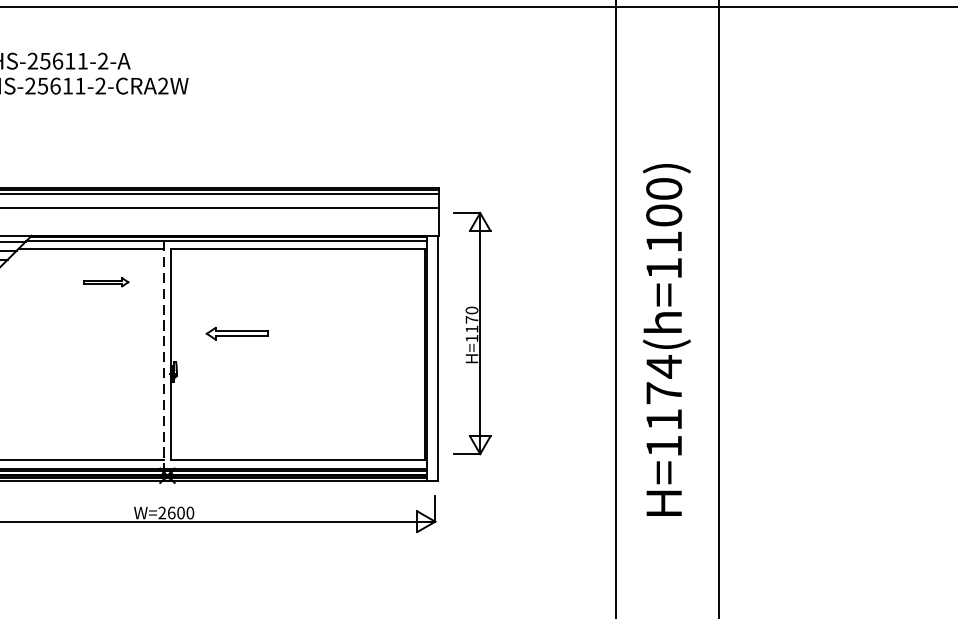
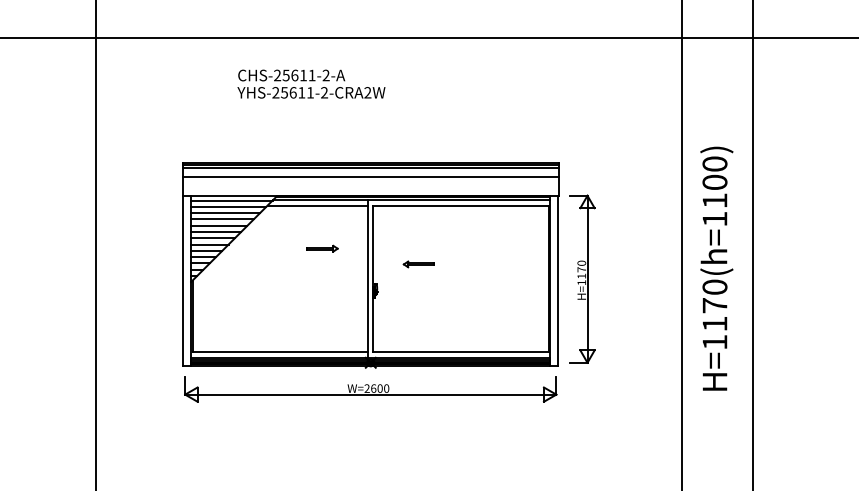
part: (106, 281) -> (322, 248), moved
part: (472, 332) -> (582, 278), moved
part: (236, 333) -> (418, 264), size x0.71
line: (164, 355) -> (368, 279), dashed -> solid
text: (663, 367) -> (714, 287), H=1174(h=1100) -> H=1170(h=1100)

